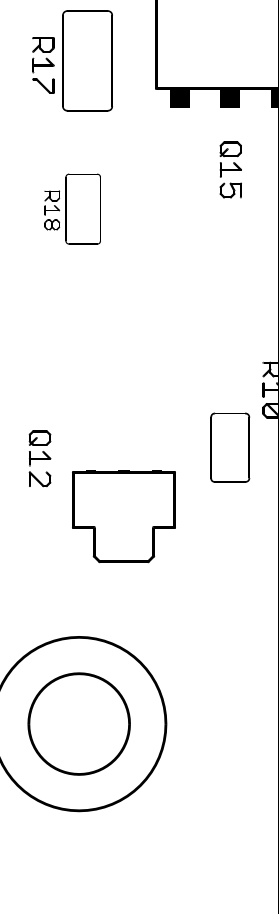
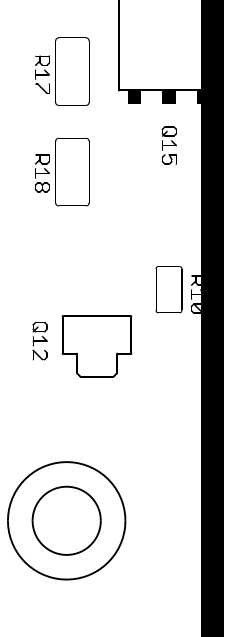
part: (73, 208) -> (62, 171), size x1.43
part: (229, 447) -> (168, 289), moved
part: (123, 516) -> (96, 346), moved

